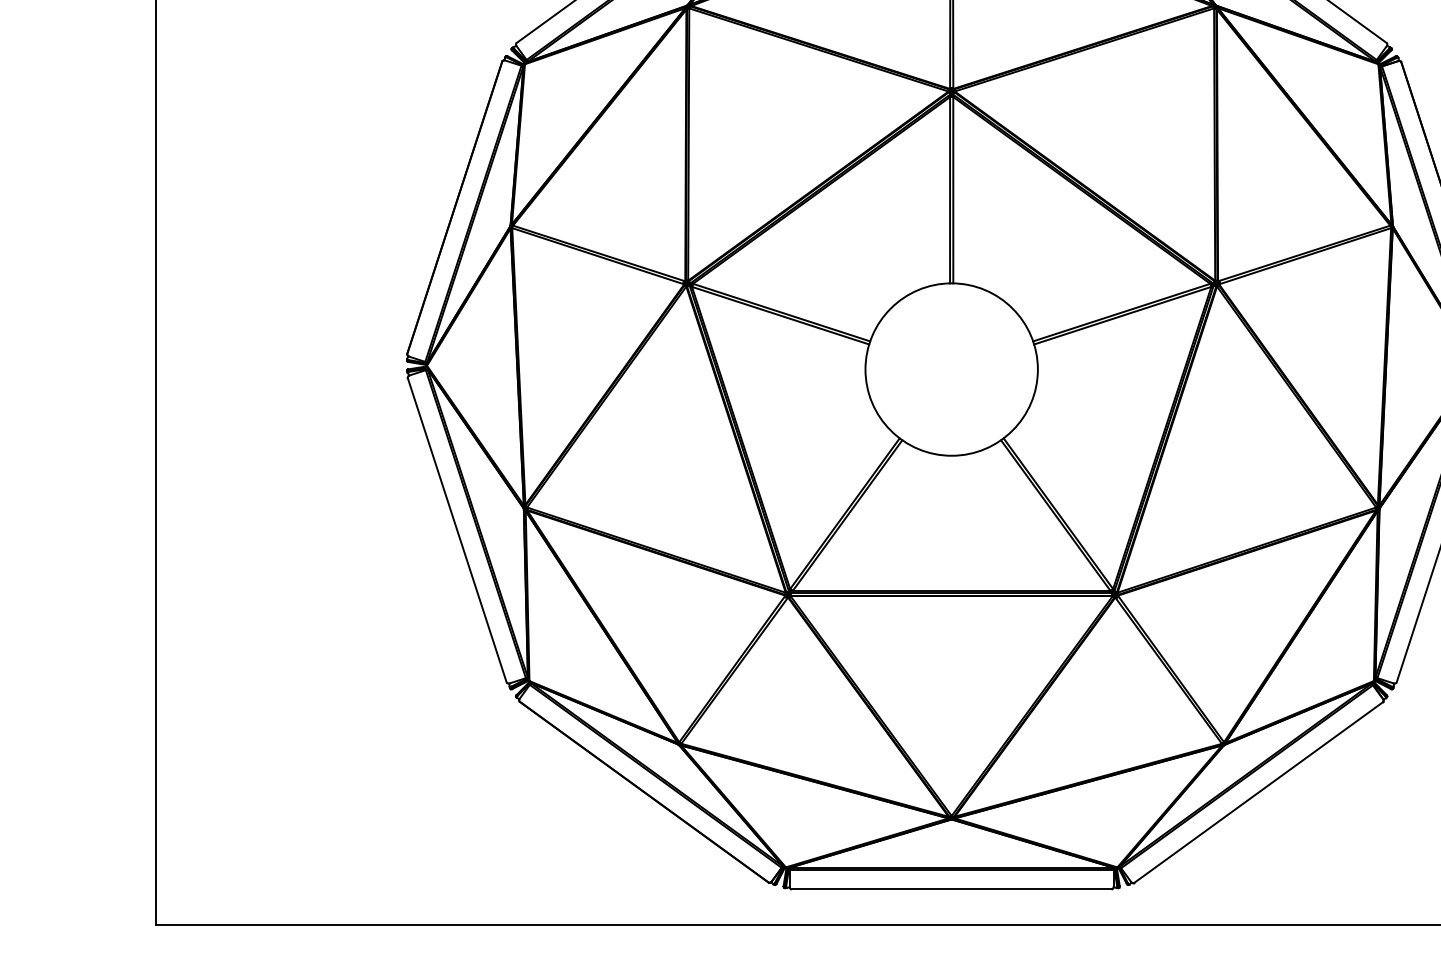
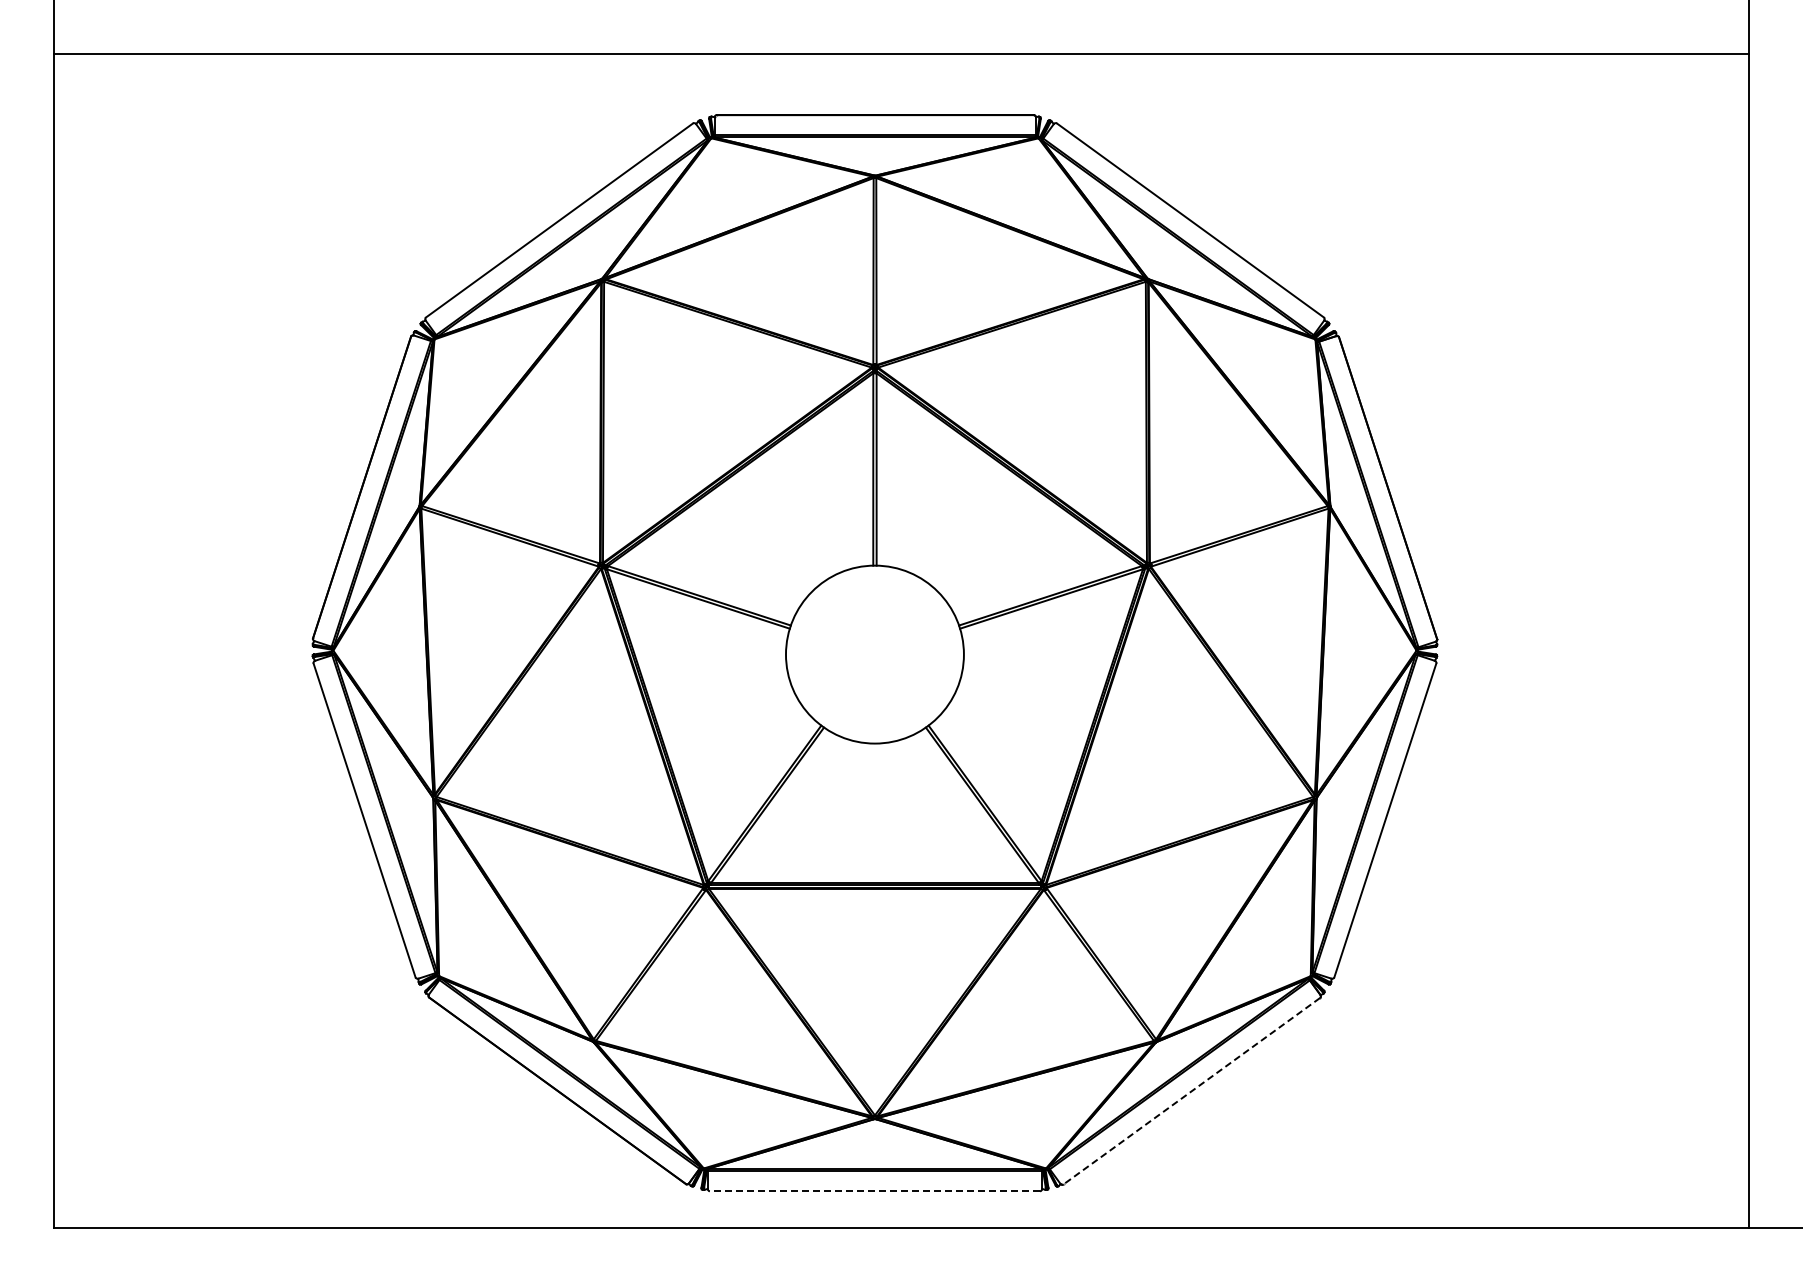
line: (1258, 792) -> (1191, 1091), solid -> dashed
line: (951, 889) -> (874, 1191), solid -> dashed

